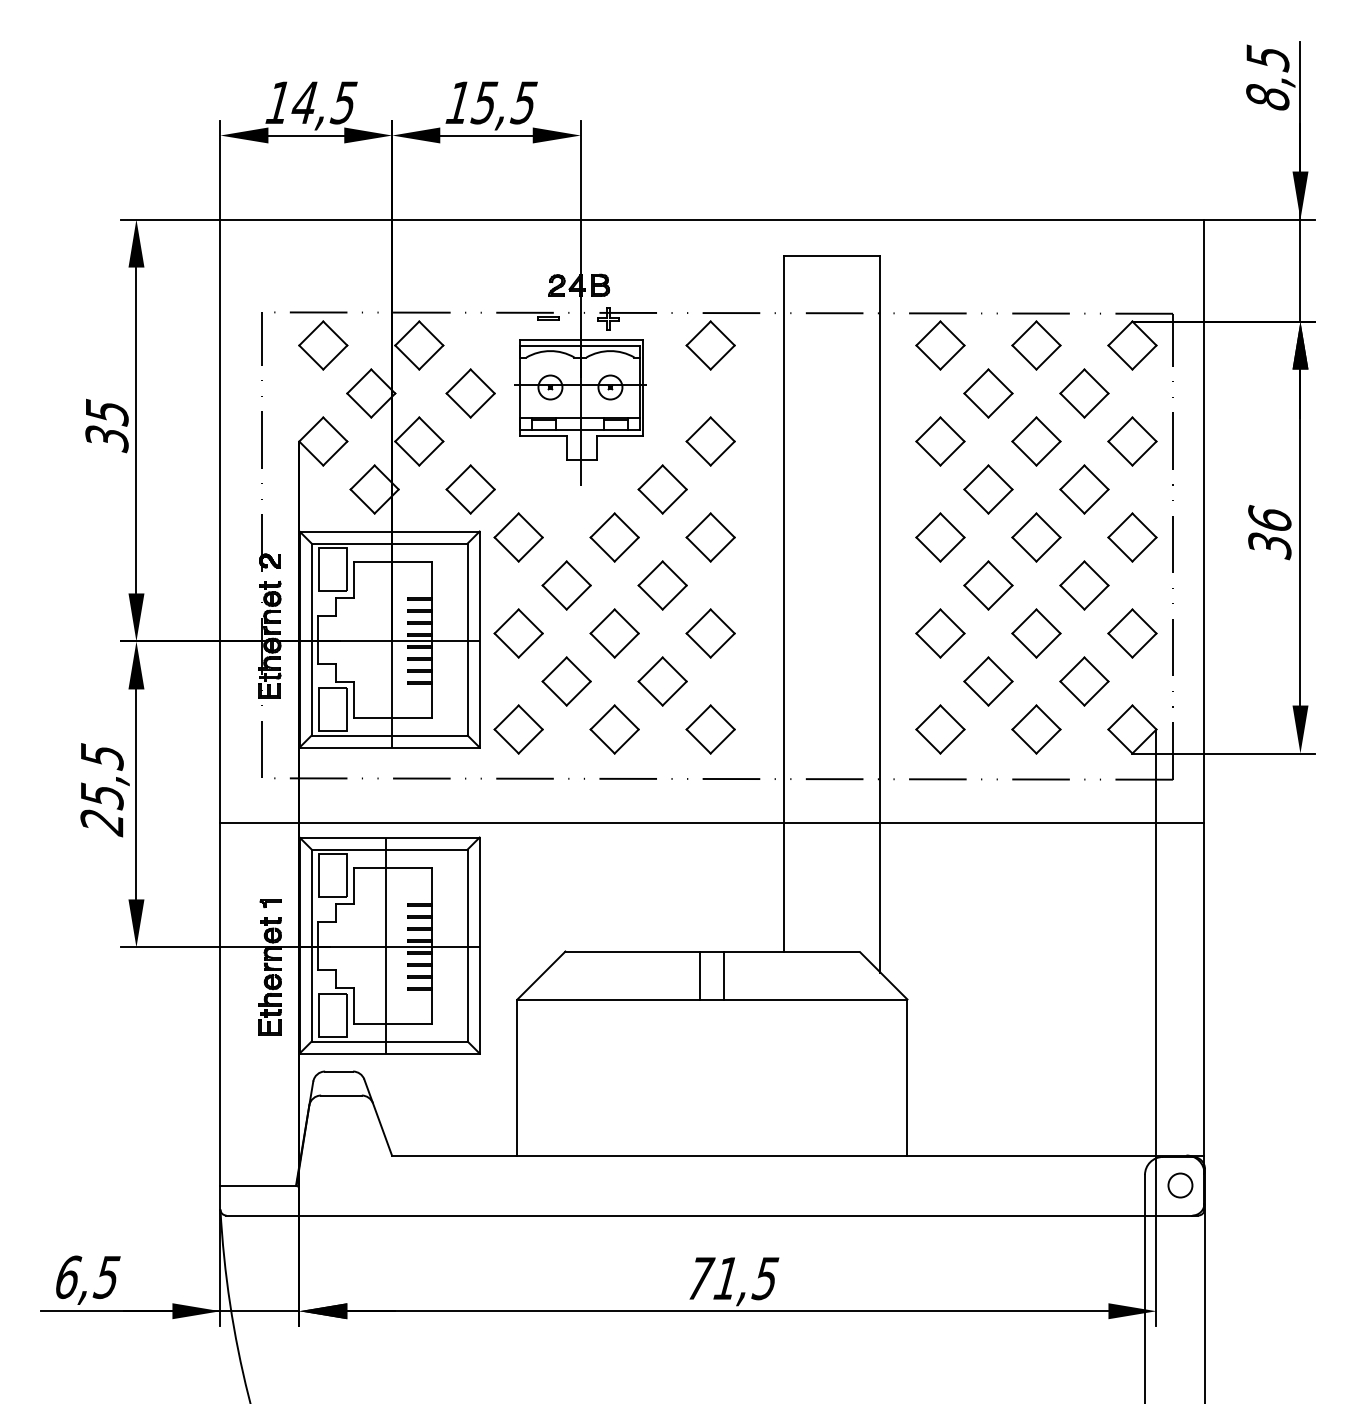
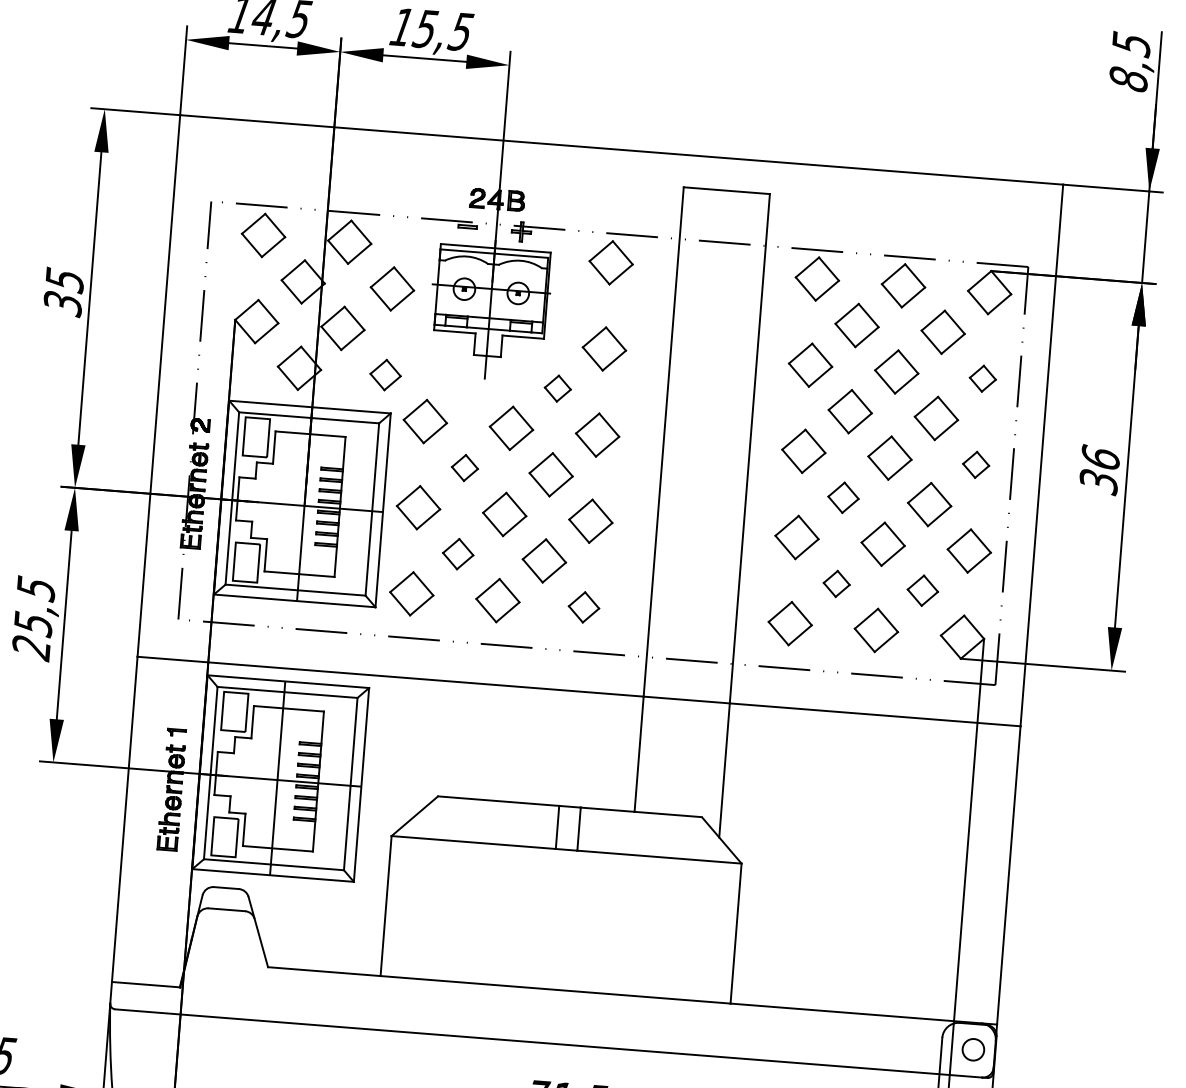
part: (1132, 441) -> (982, 378), size x0.6
part: (470, 489) -> (385, 375), size x0.7
part: (662, 489) -> (557, 388), size x0.6
part: (1132, 537) -> (976, 464), size x0.6
part: (566, 585) -> (464, 468), size x0.6
part: (988, 585) -> (843, 497), size x0.7
part: (566, 681) -> (458, 554), size x0.7
part: (988, 681) -> (836, 583), size x0.6
part: (1084, 681) -> (922, 590), size x0.7
part: (710, 729) -> (583, 607), size x0.7

